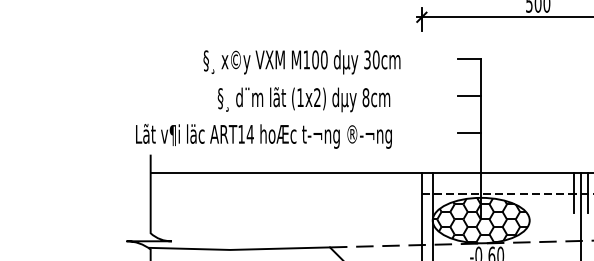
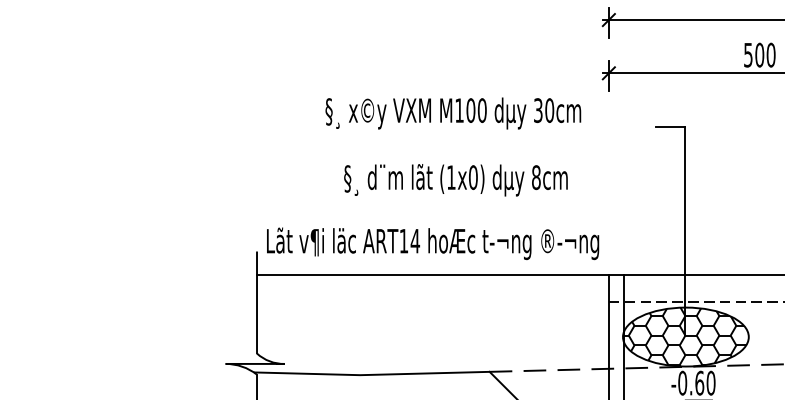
text: (302, 62) -> (453, 113), moved
line: (469, 96) -> (670, 175), removed
text: (317, 97) -> (473, 177), (1x2) -> (1x0)
line: (469, 133) -> (670, 223), removed
text: (264, 136) -> (433, 243), moved

